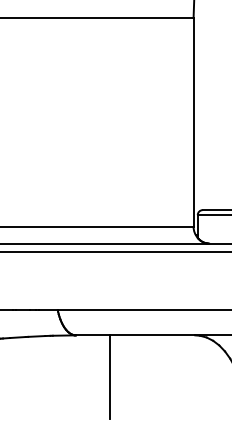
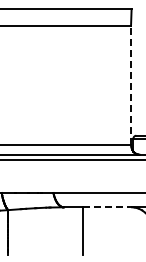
line: (194, 122) -> (131, 85), solid -> dashed
line: (154, 335) -> (108, 207), solid -> dashed

